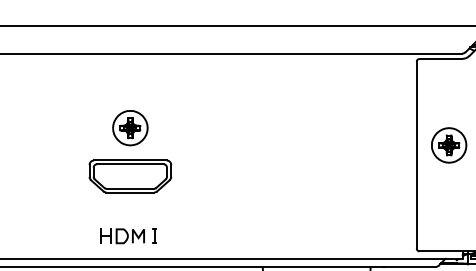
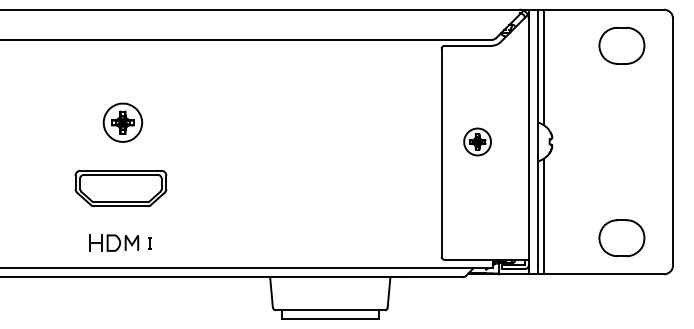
part: (448, 144) -> (477, 141), size x0.7
part: (129, 176) -> (120, 188), moved
part: (154, 235) -> (149, 242), size x0.7

